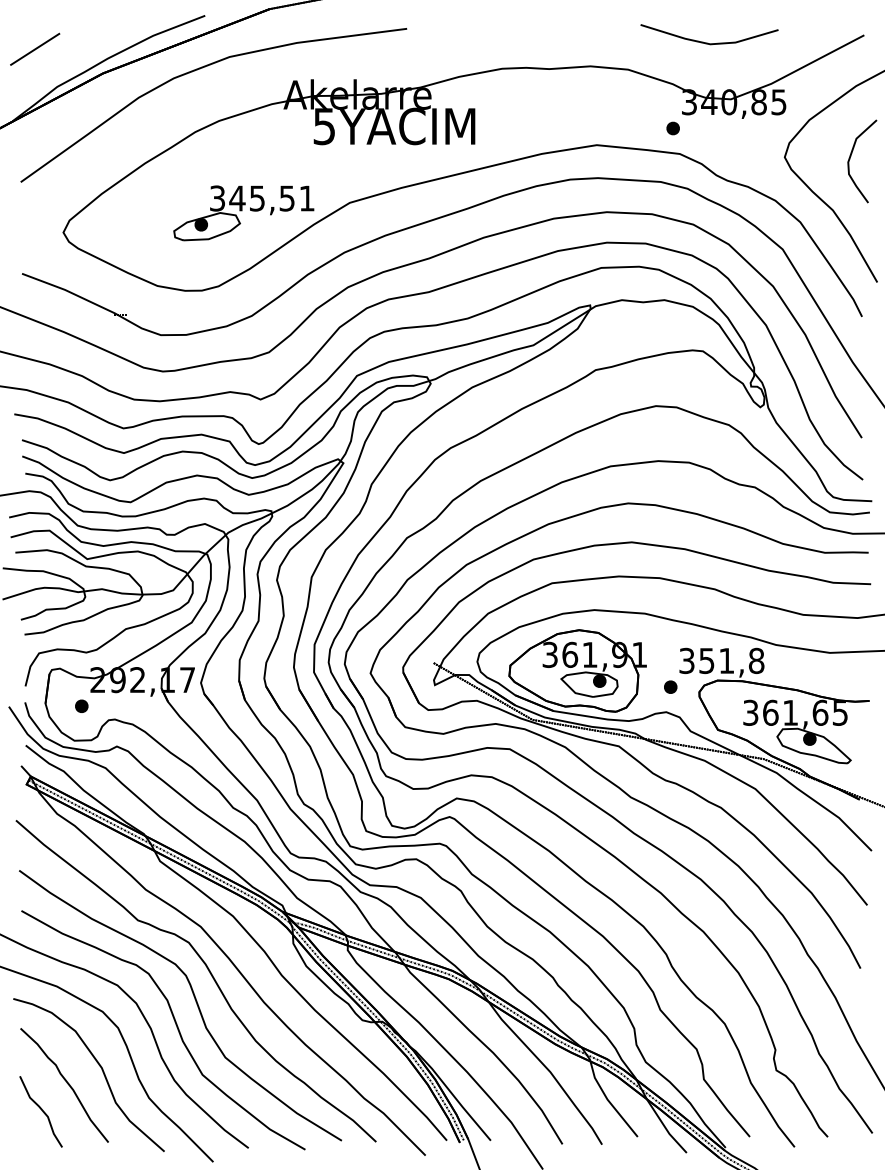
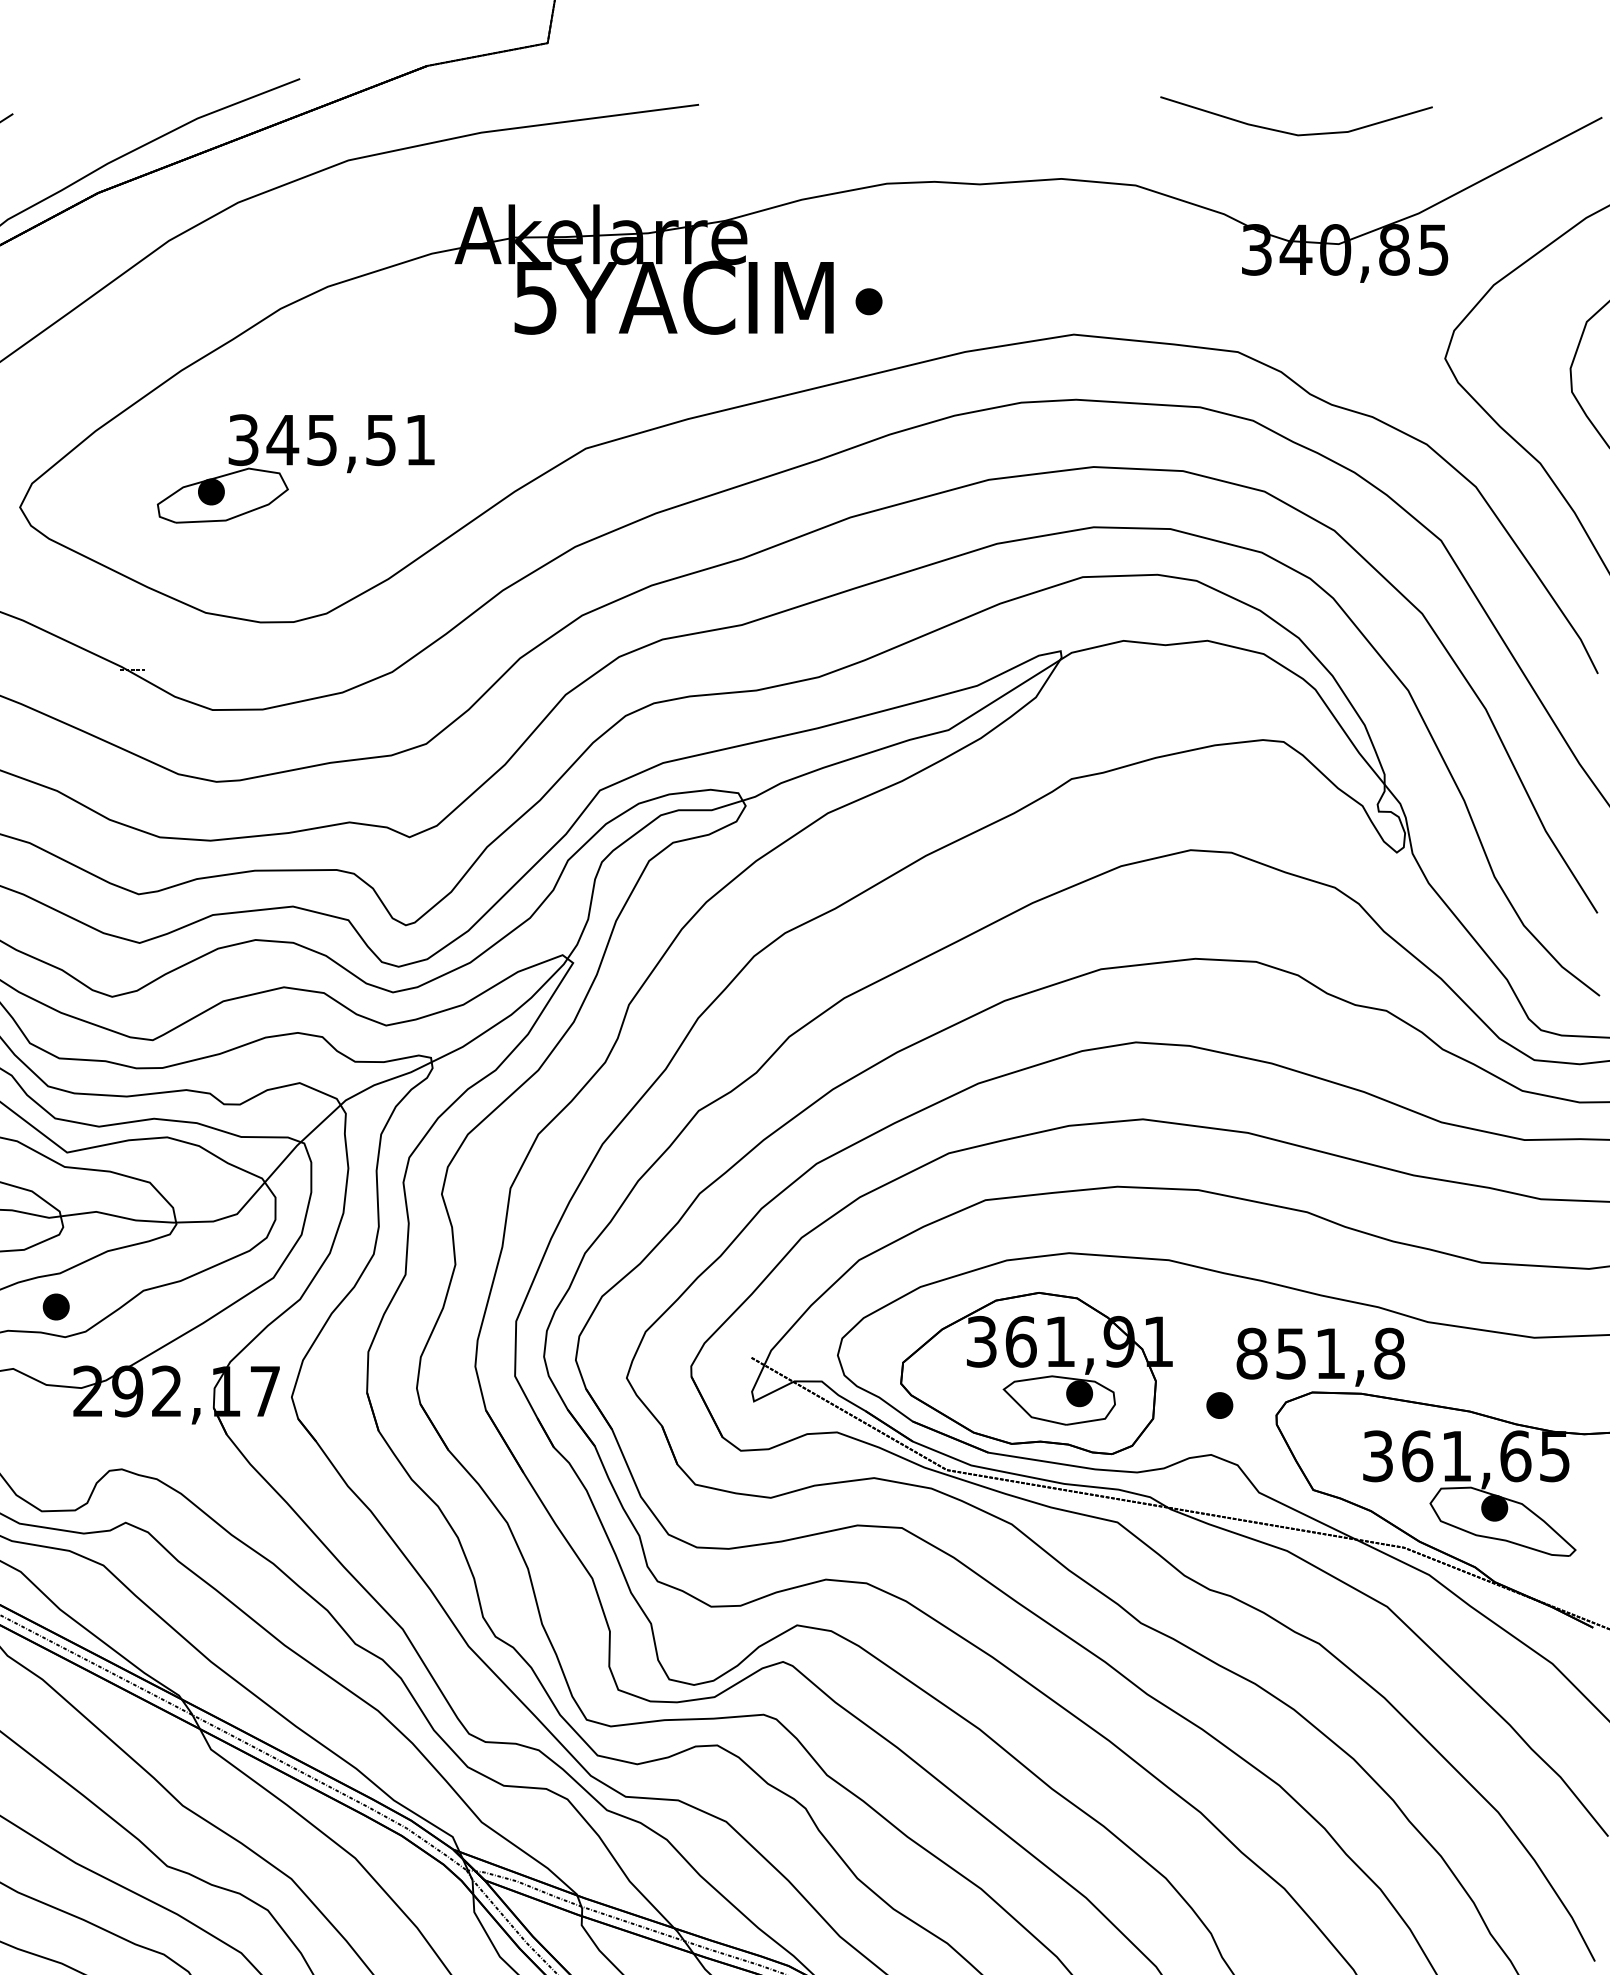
part: (672, 128) -> (867, 301), moved
part: (243, 213) -> (294, 469), moved
text: (686, 660) -> (1250, 1352), 351,8 -> 851,8
part: (81, 705) -> (55, 1305), moved

